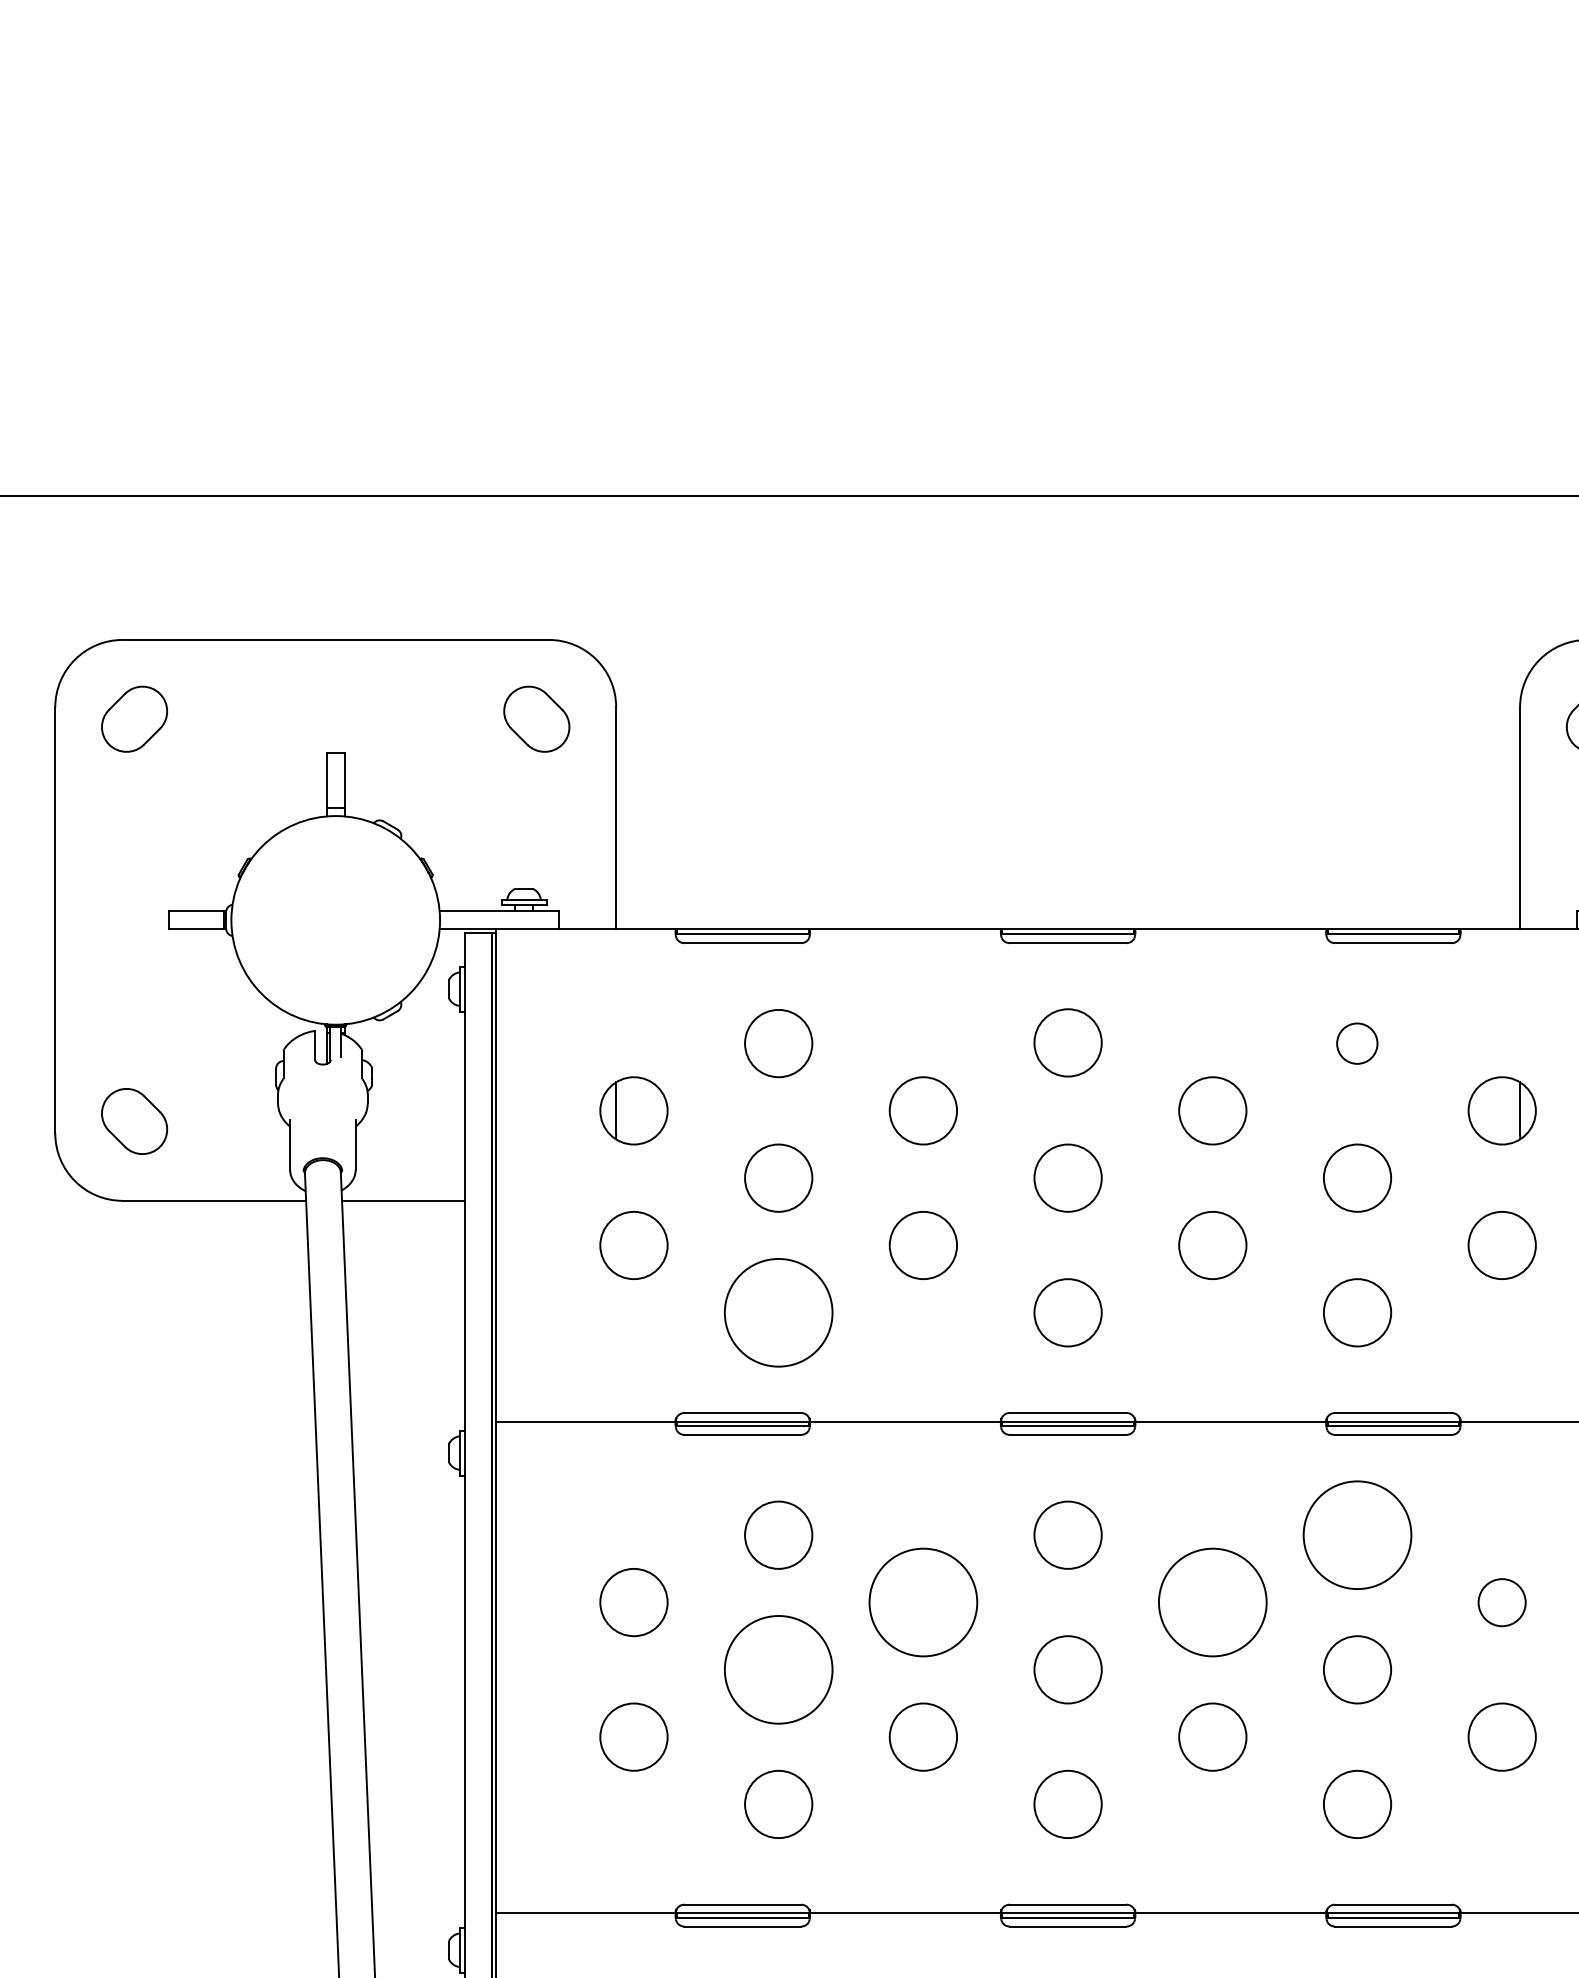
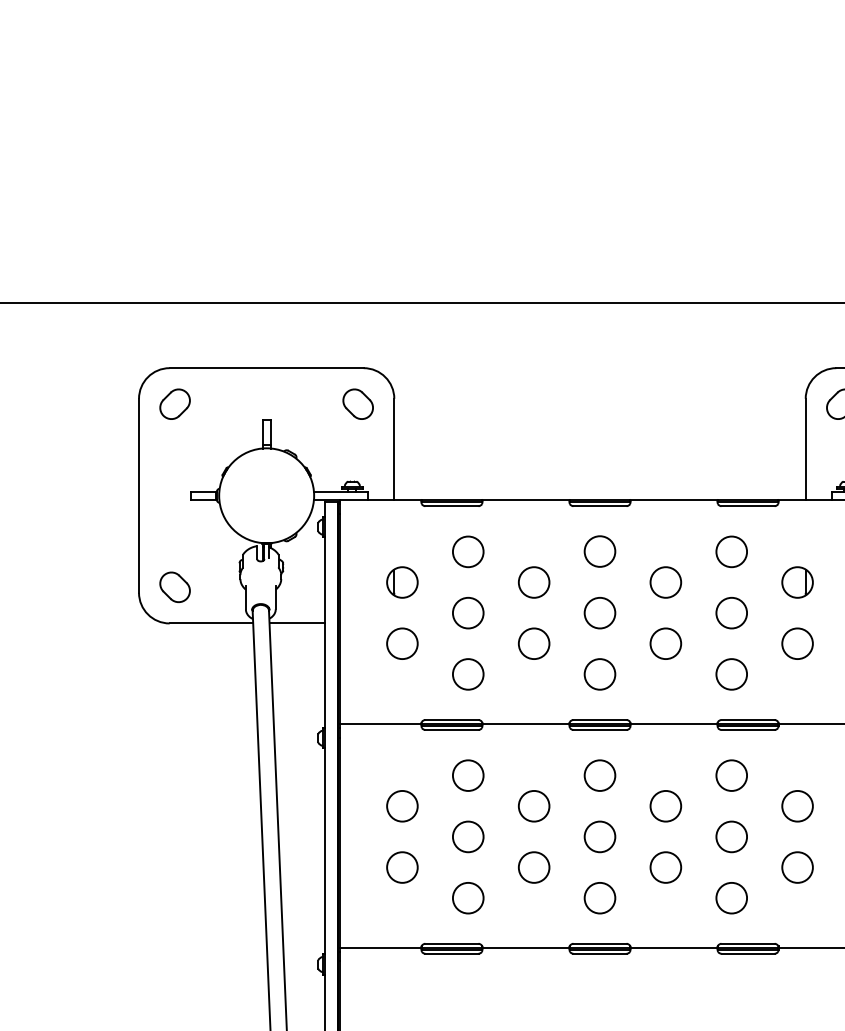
circle: (1357, 1042) -> (731, 551), size x1.67
circle: (776, 1312) -> (467, 674), size x0.62
circle: (1357, 1534) -> (731, 775), size x0.62
circle: (921, 1600) -> (533, 805), size x0.62
circle: (1212, 1600) -> (665, 805), size x0.62
circle: (1502, 1603) -> (797, 806), size x1.43
circle: (776, 1668) -> (467, 836), size x0.62

